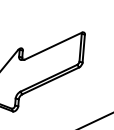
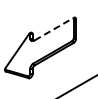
line: (53, 46) -> (54, 29), solid -> dashed

